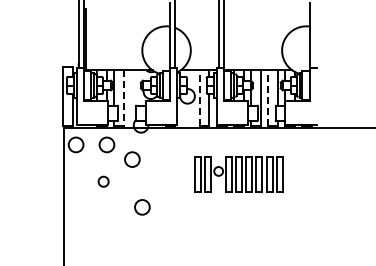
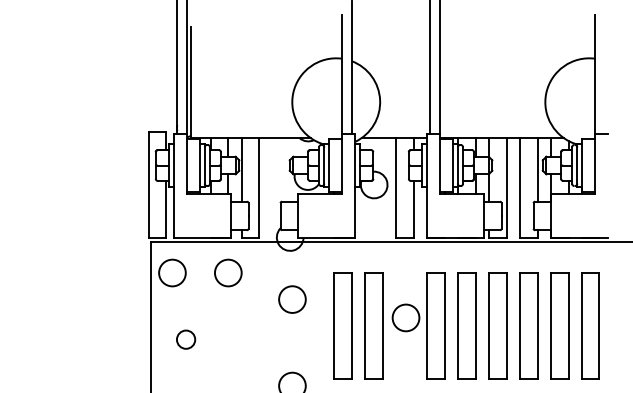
line: (124, 97) -> (260, 187), dashed -> solid
line: (199, 97) -> (395, 187), dashed -> solid
line: (268, 97) -> (520, 187), dashed -> solid
circle: (132, 159) -> (292, 299), moved
part: (238, 173) -> (466, 324), size x1.67
circle: (103, 181) -> (185, 339), moved

